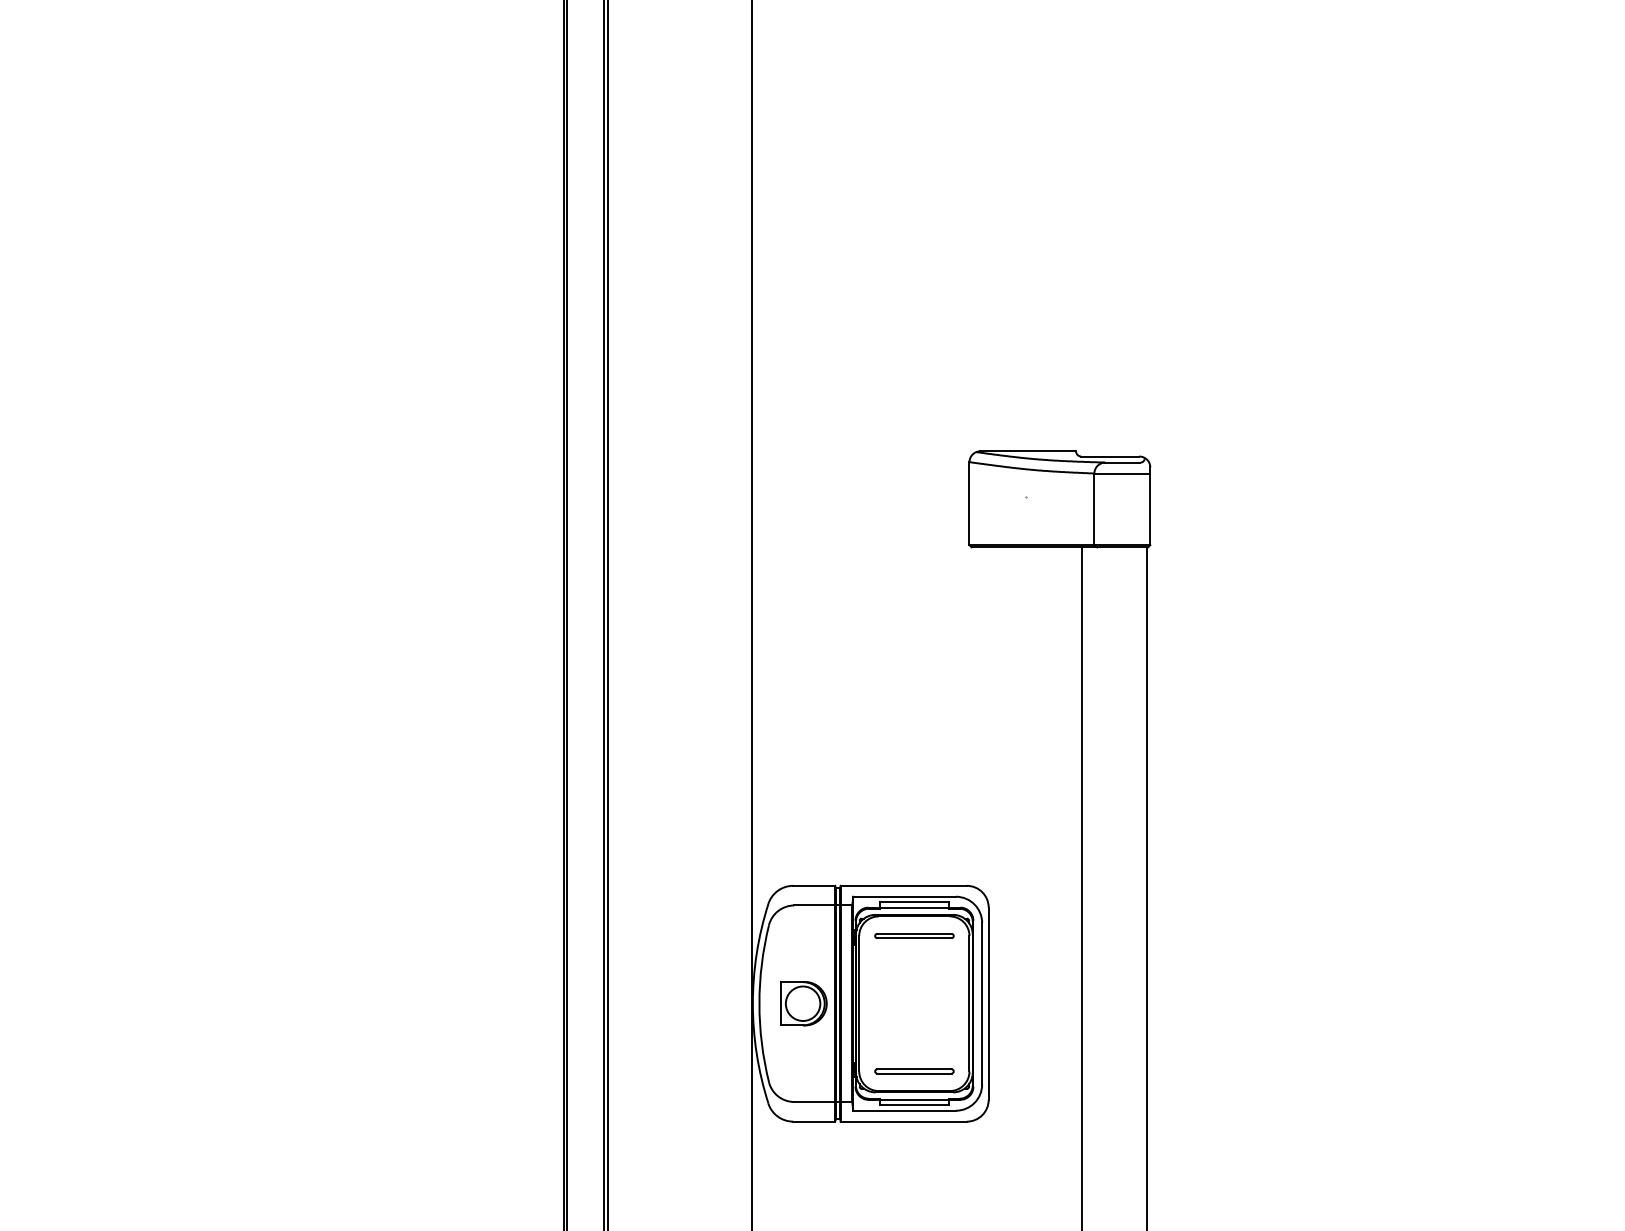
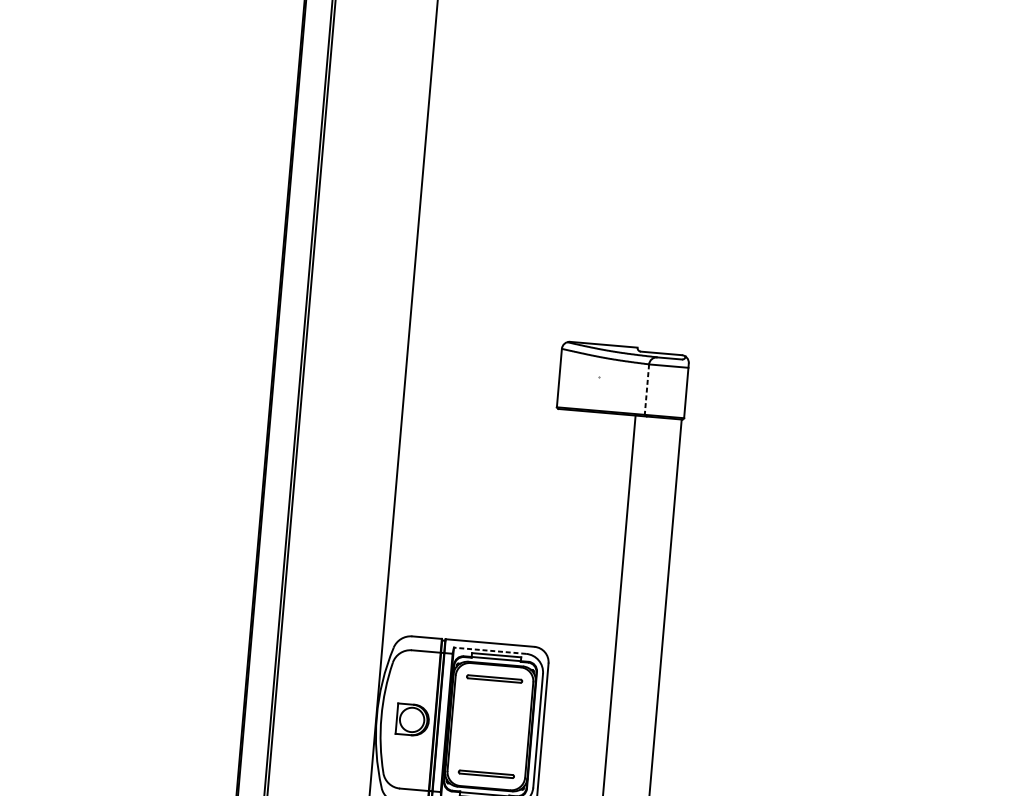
line: (1094, 509) -> (647, 389), solid -> dashed
line: (904, 896) -> (489, 650), solid -> dashed

